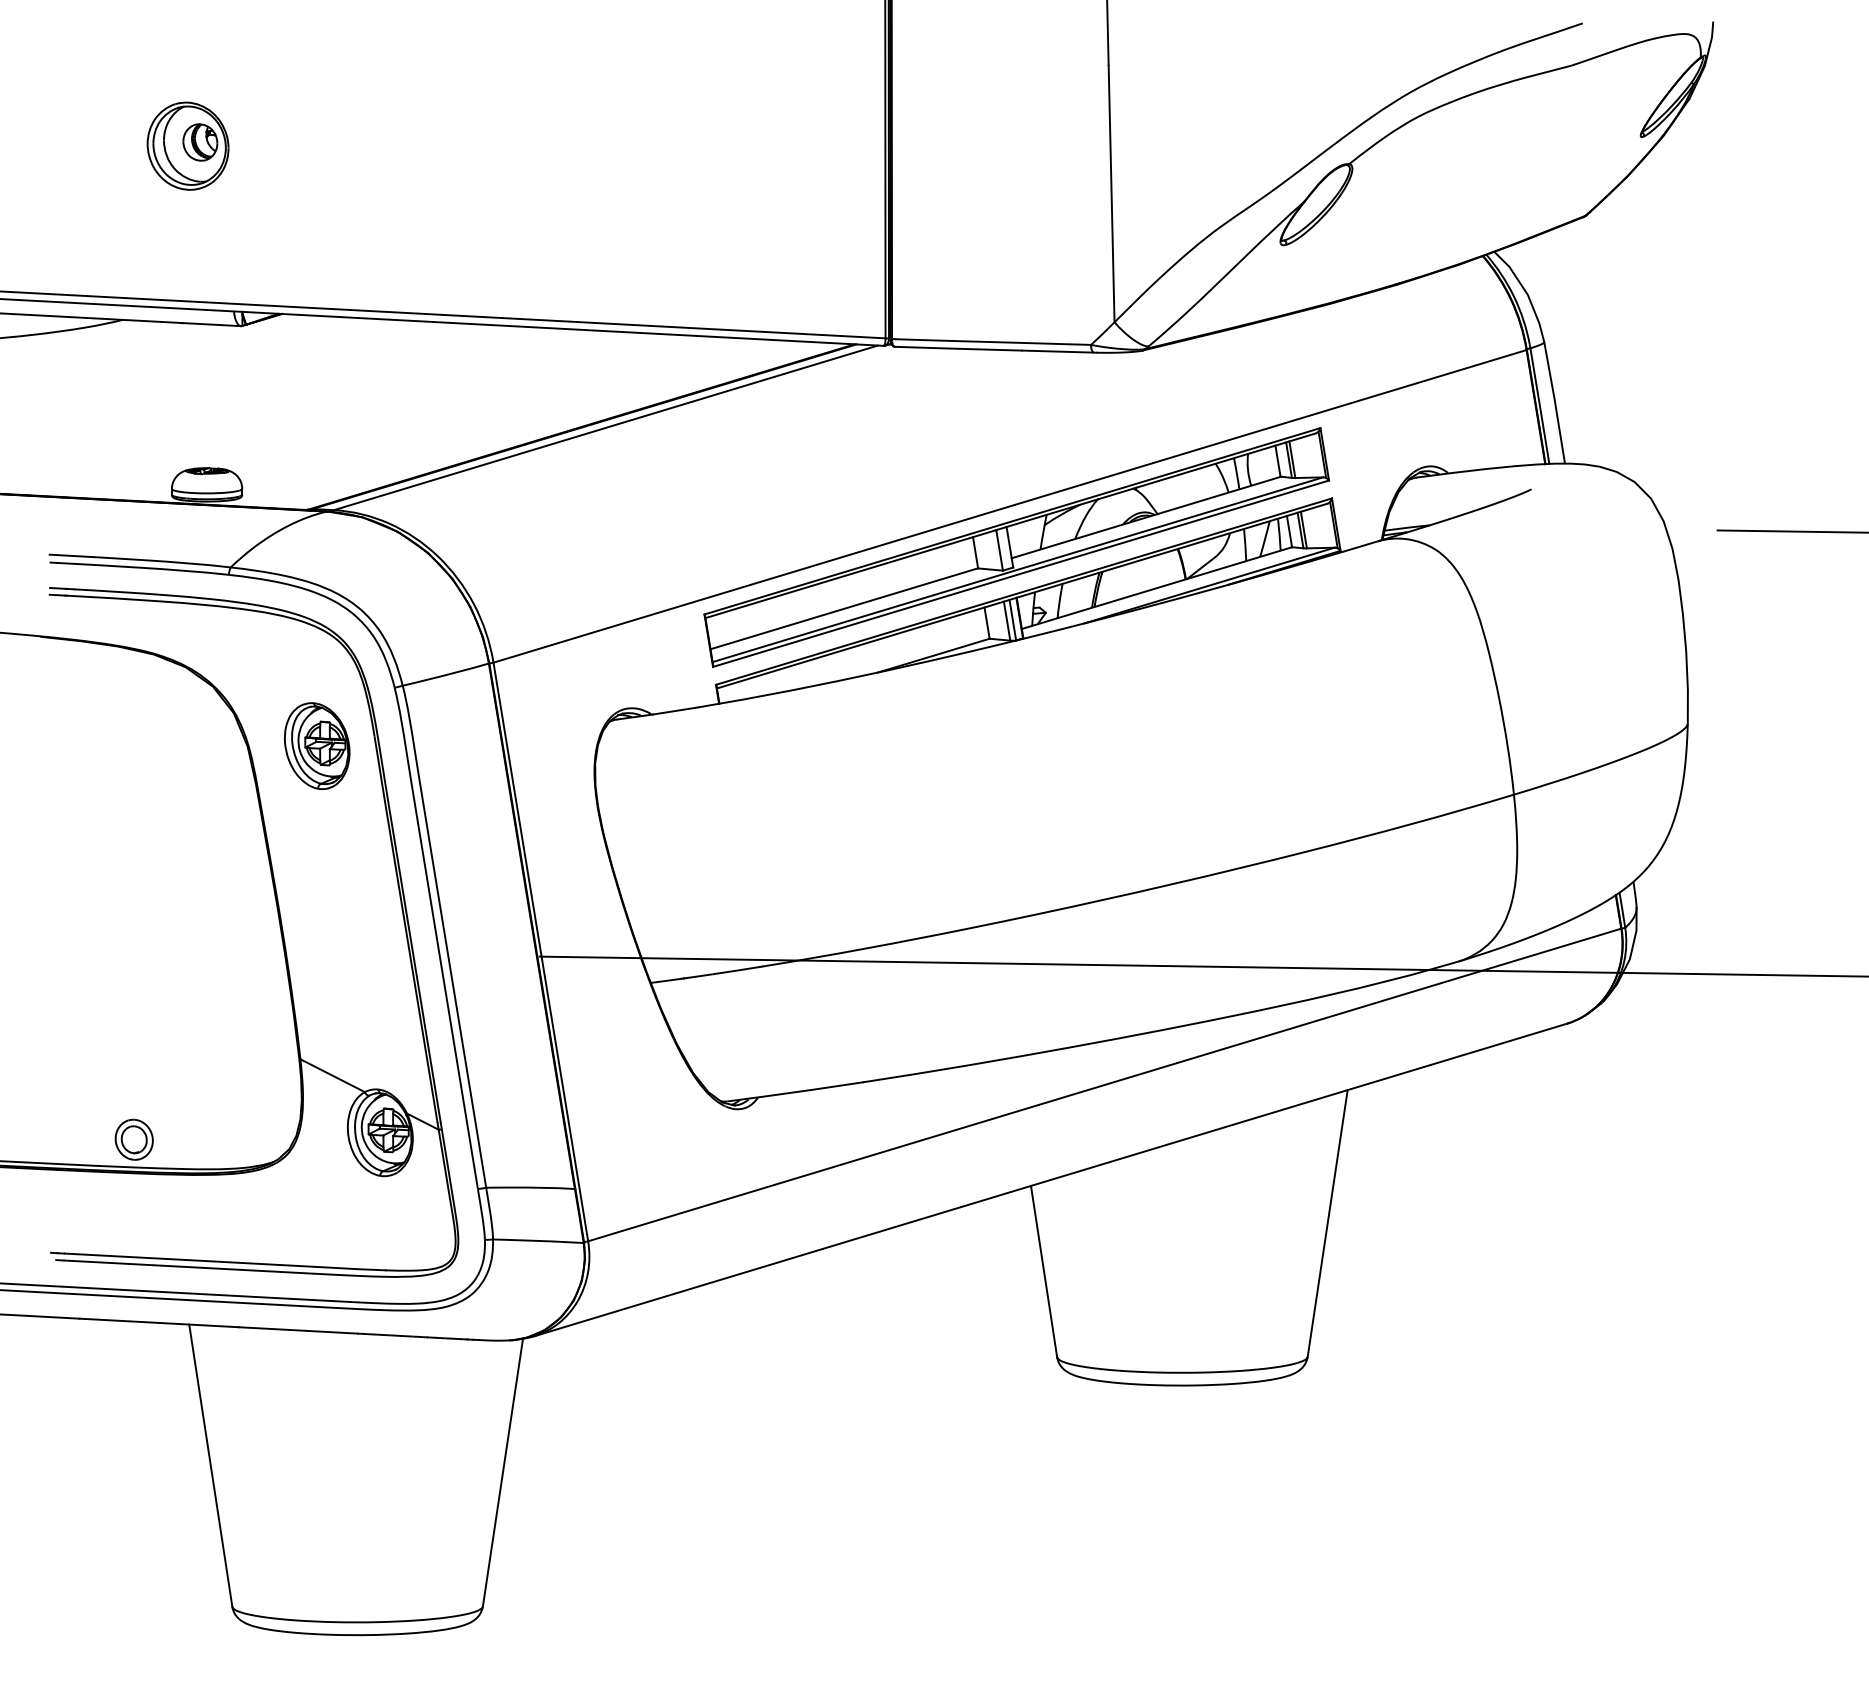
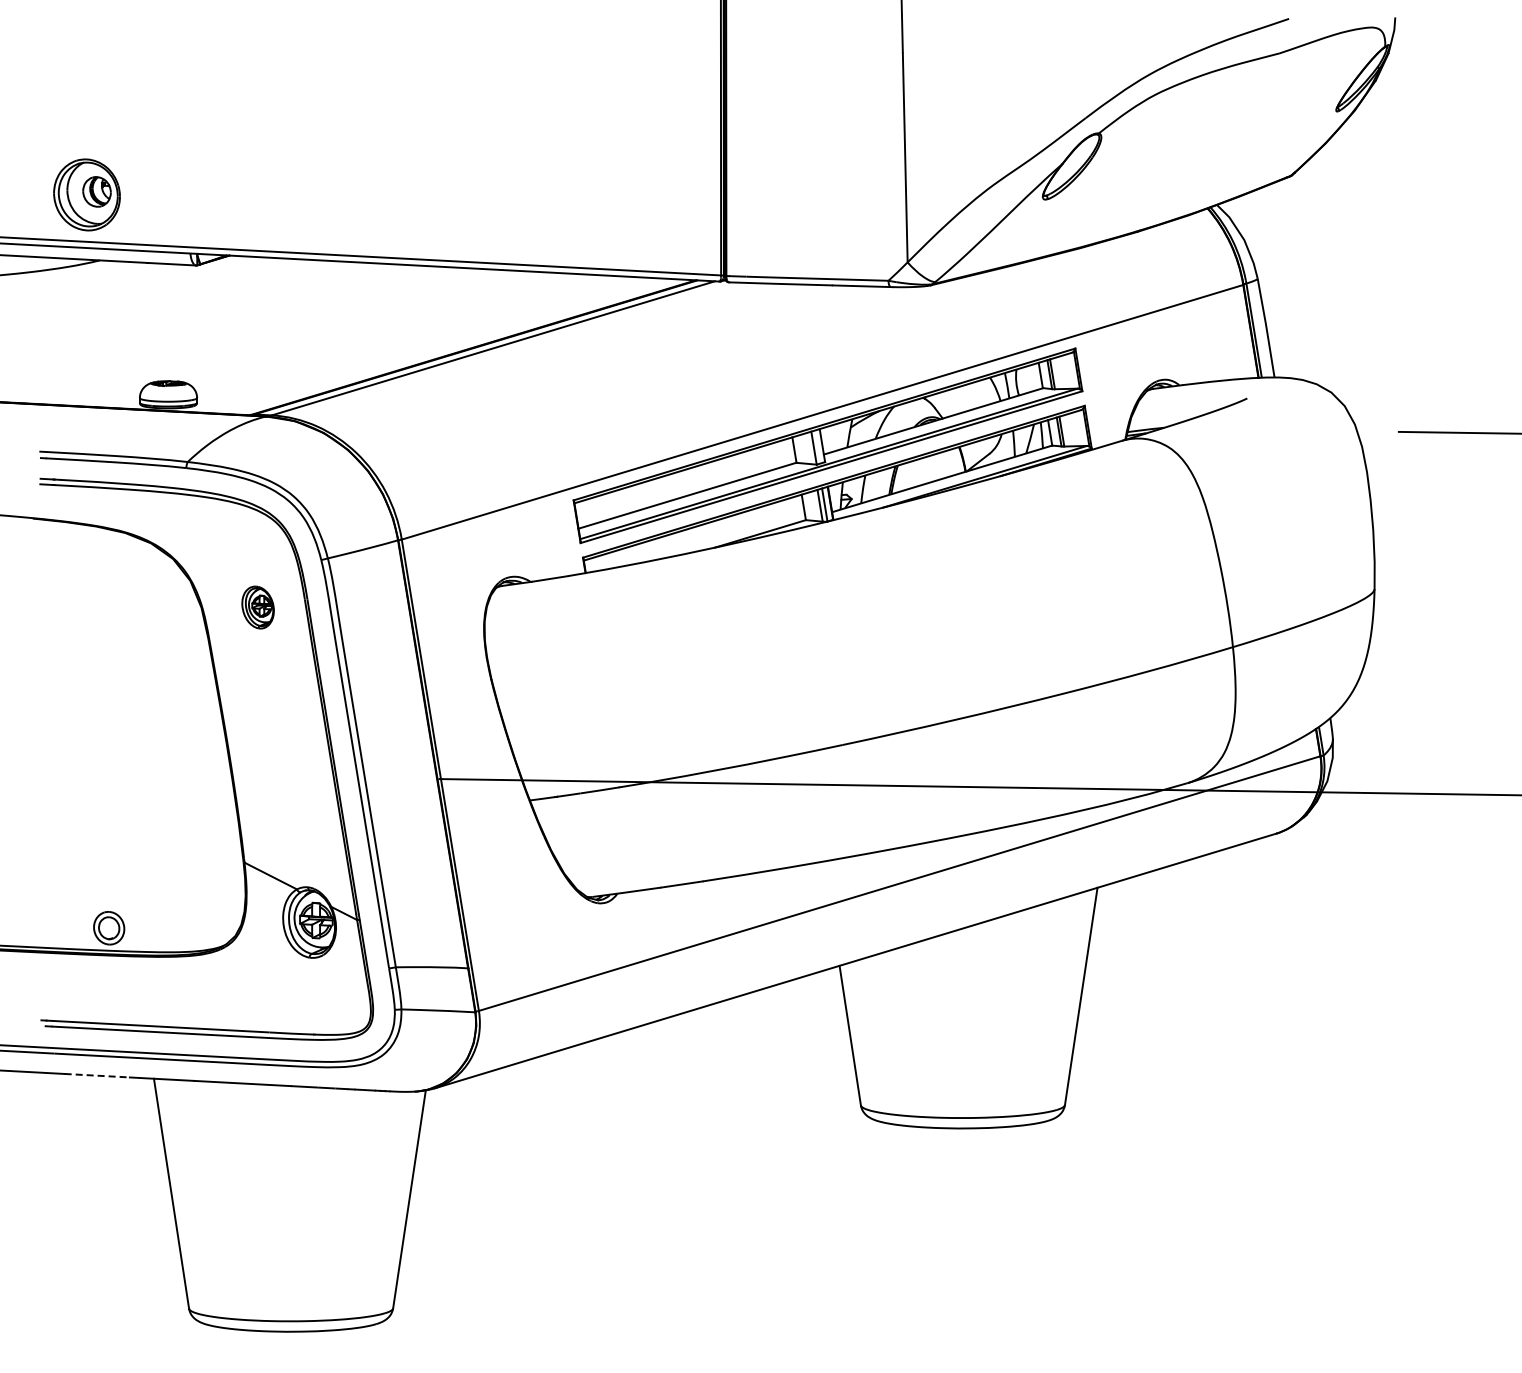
part: (187, 145) -> (86, 194), moved
part: (316, 746) -> (257, 607), size x0.6
line: (119, 1320) -> (97, 1075), solid -> dashed

